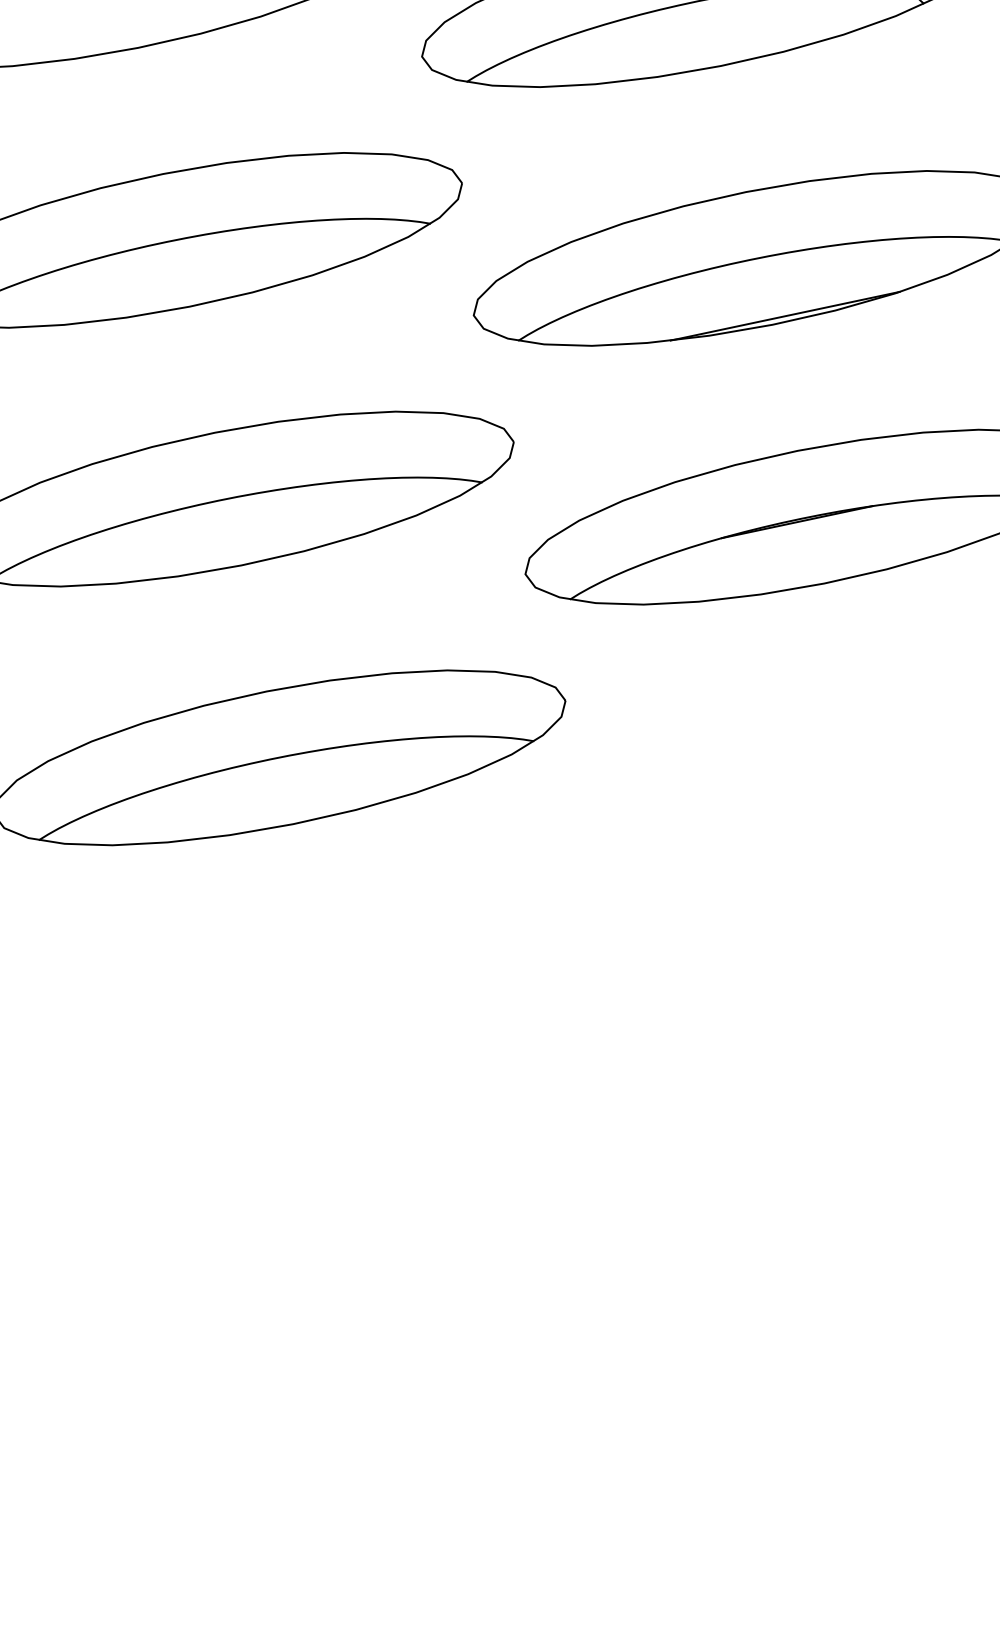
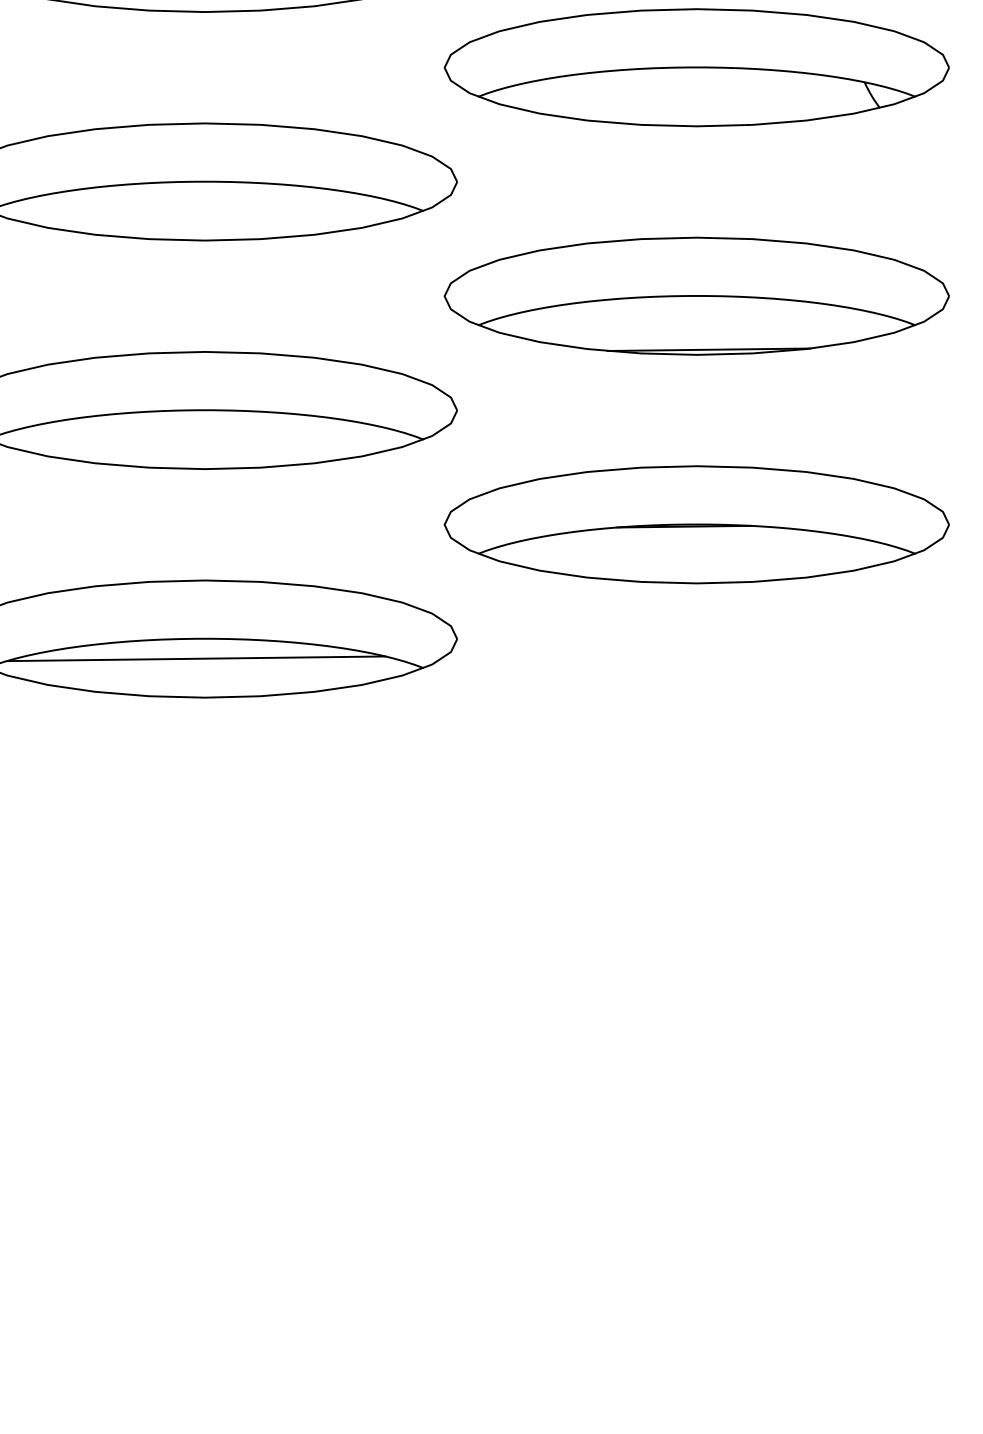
line: (274, 781) -> (196, 658), added

